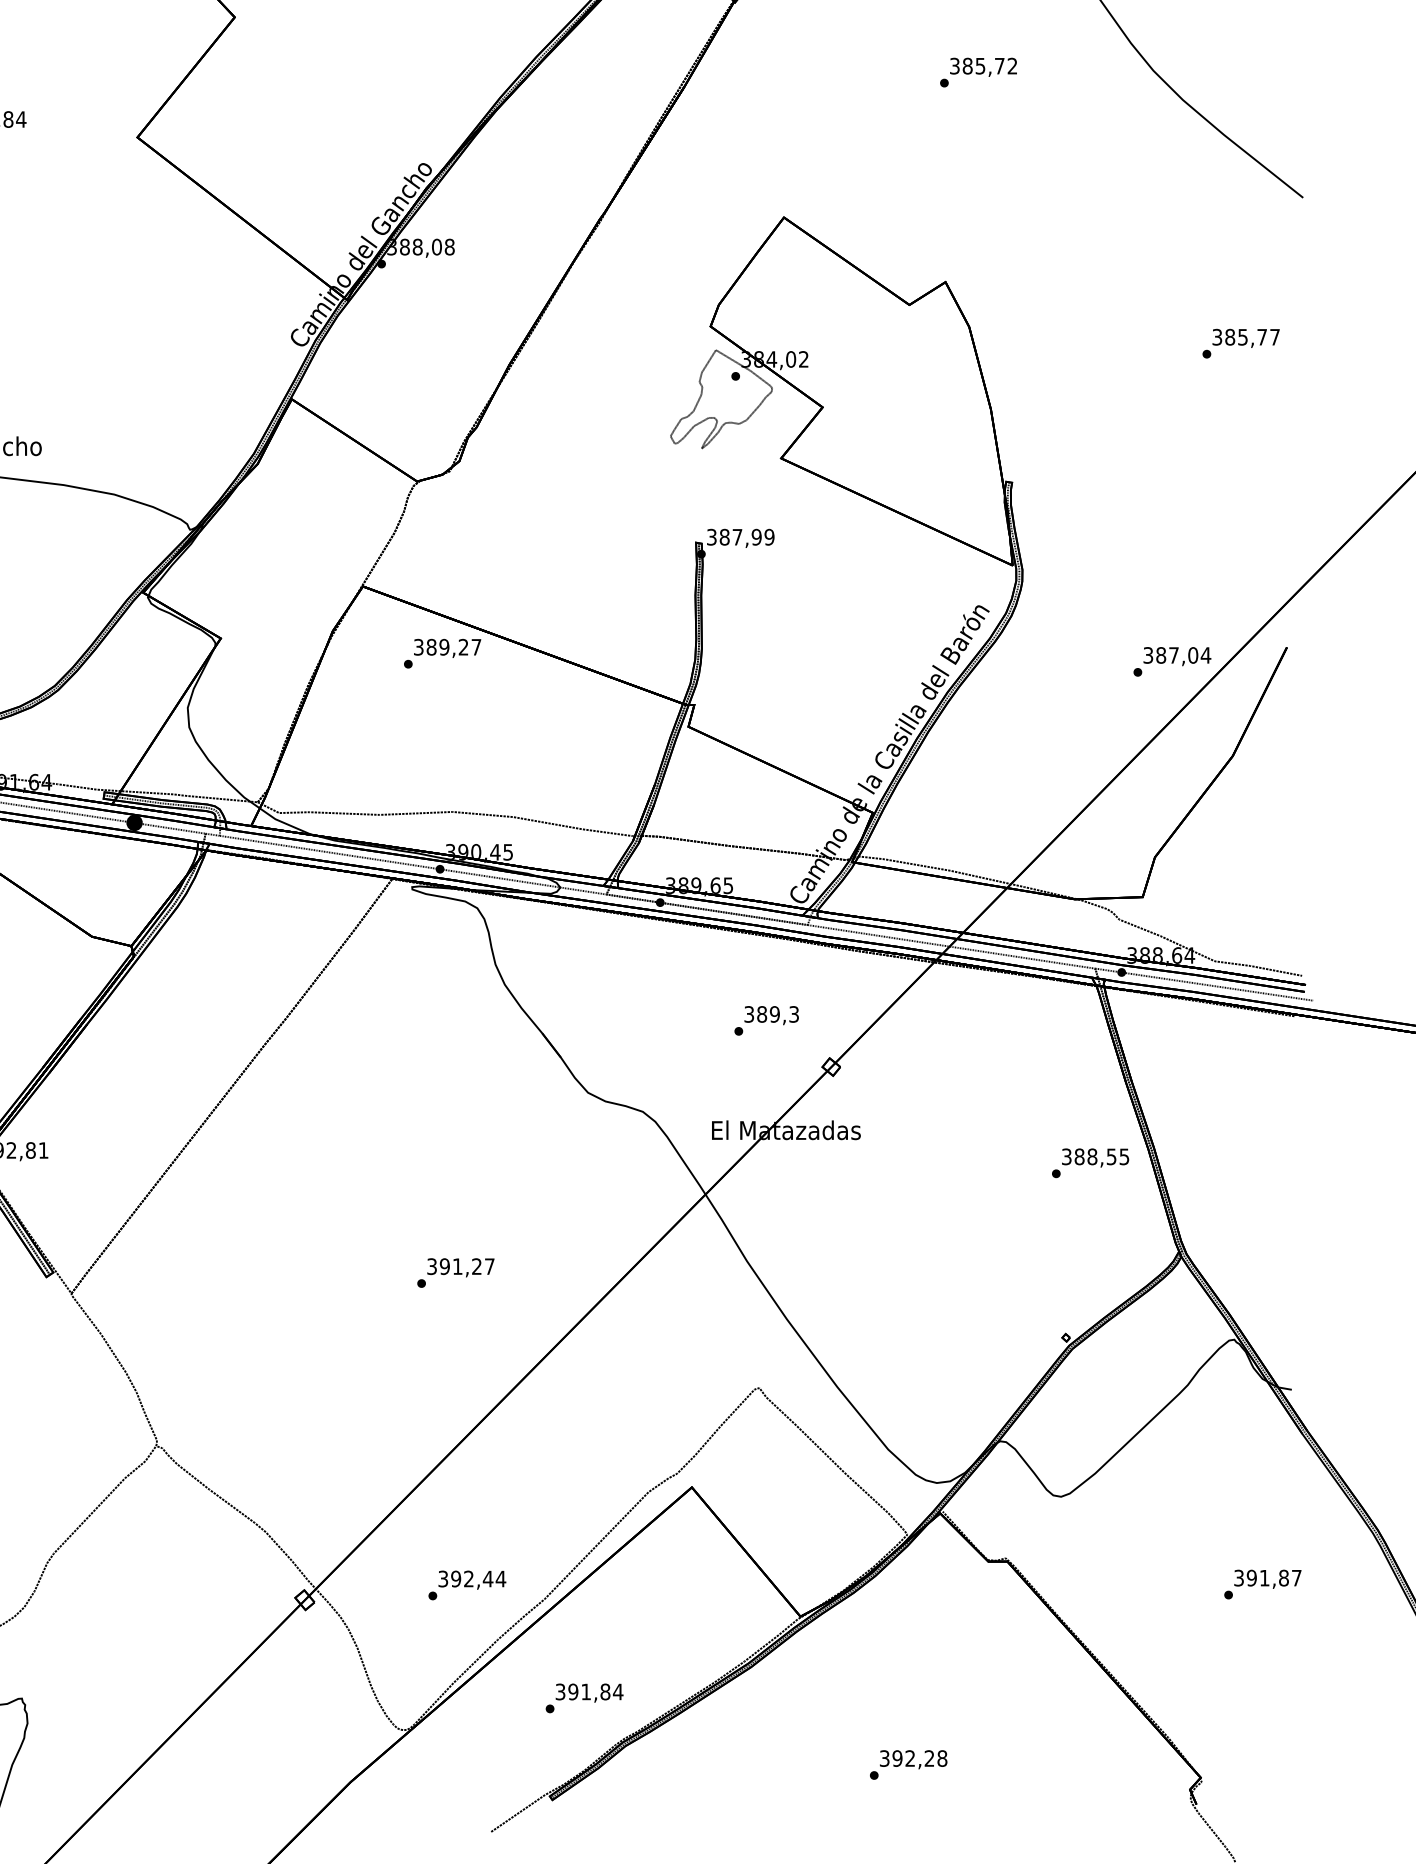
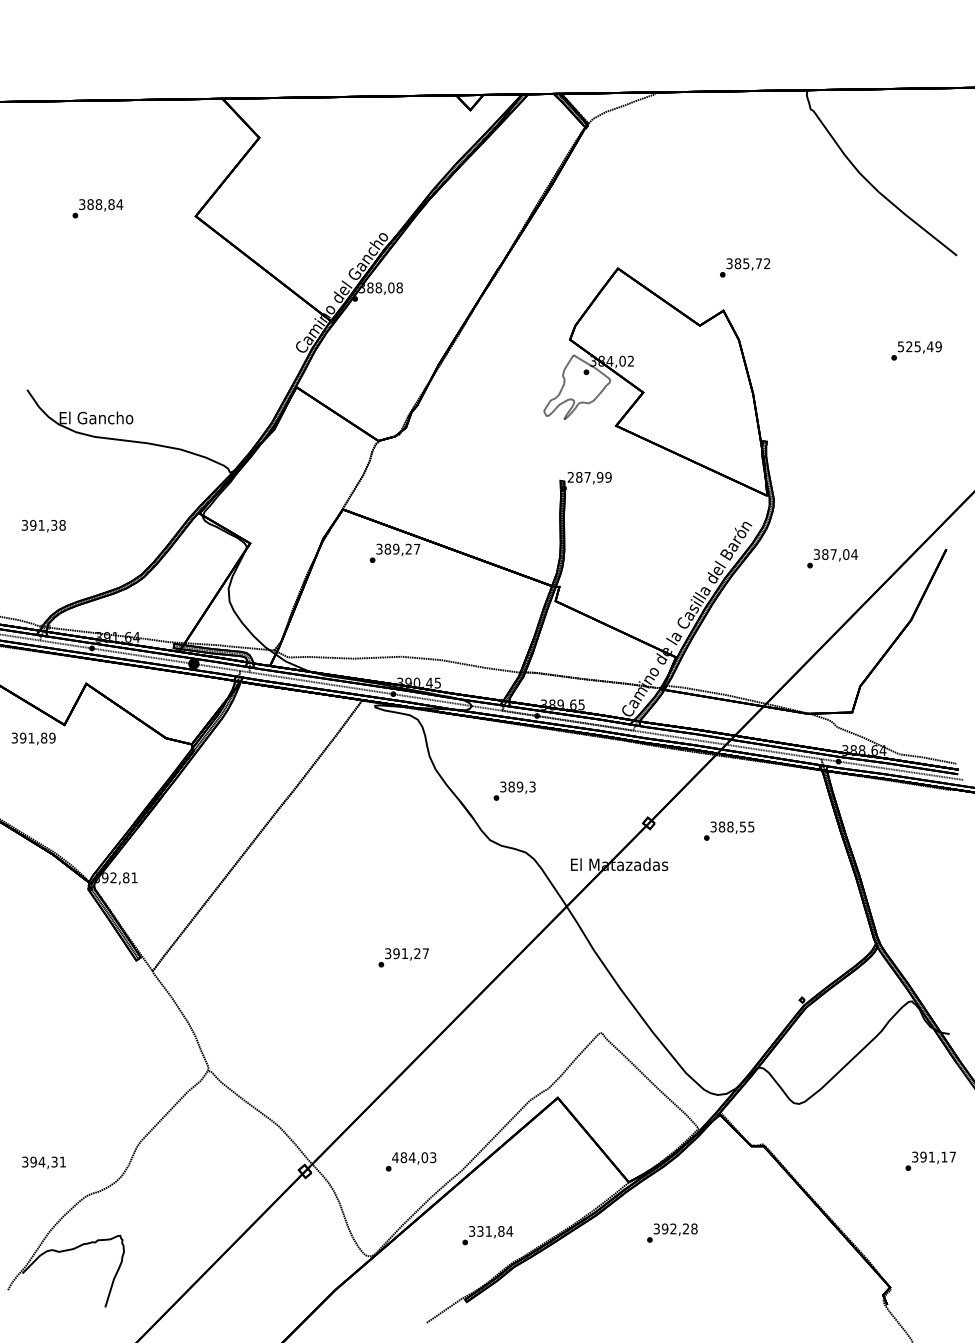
text: (979, 71) -> (745, 267), moved
text: (1245, 336) -> (919, 346), 385,77 -> 525,49
text: (711, 537) -> (570, 477), 387,99 -> 287,99
text: (1172, 661) -> (832, 558), moved
text: (766, 1019) -> (514, 790), moved
text: (1091, 1162) -> (729, 830), moved
text: (1283, 1577) -> (944, 1156), 391,87 -> 391,17
text: (472, 1578) -> (414, 1157), 392,44 -> 484,03
text: (573, 1692) -> (480, 1231), 391,84 -> 331,84
text: (908, 1764) -> (672, 1232), moved

